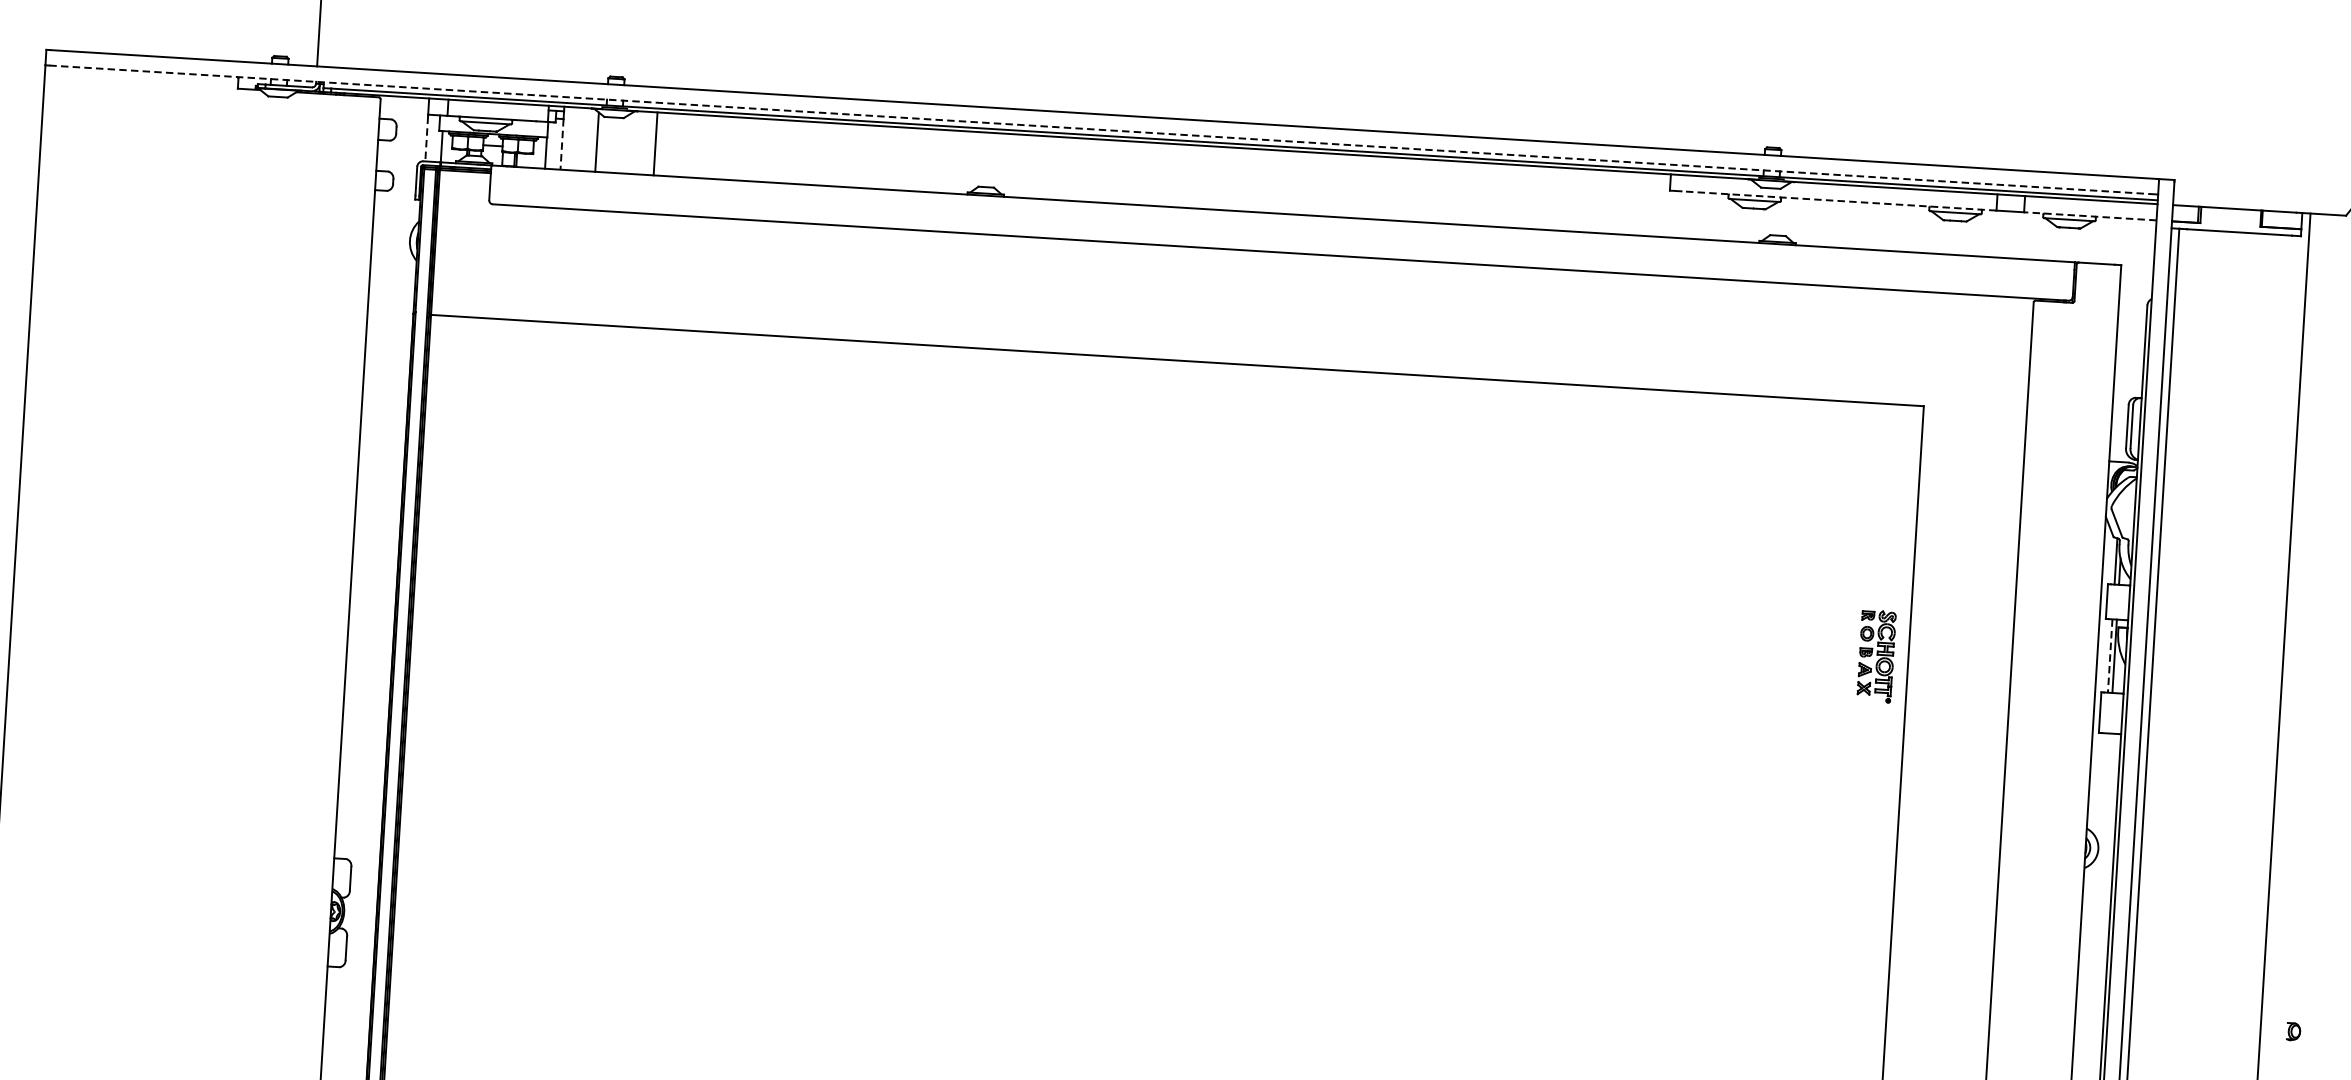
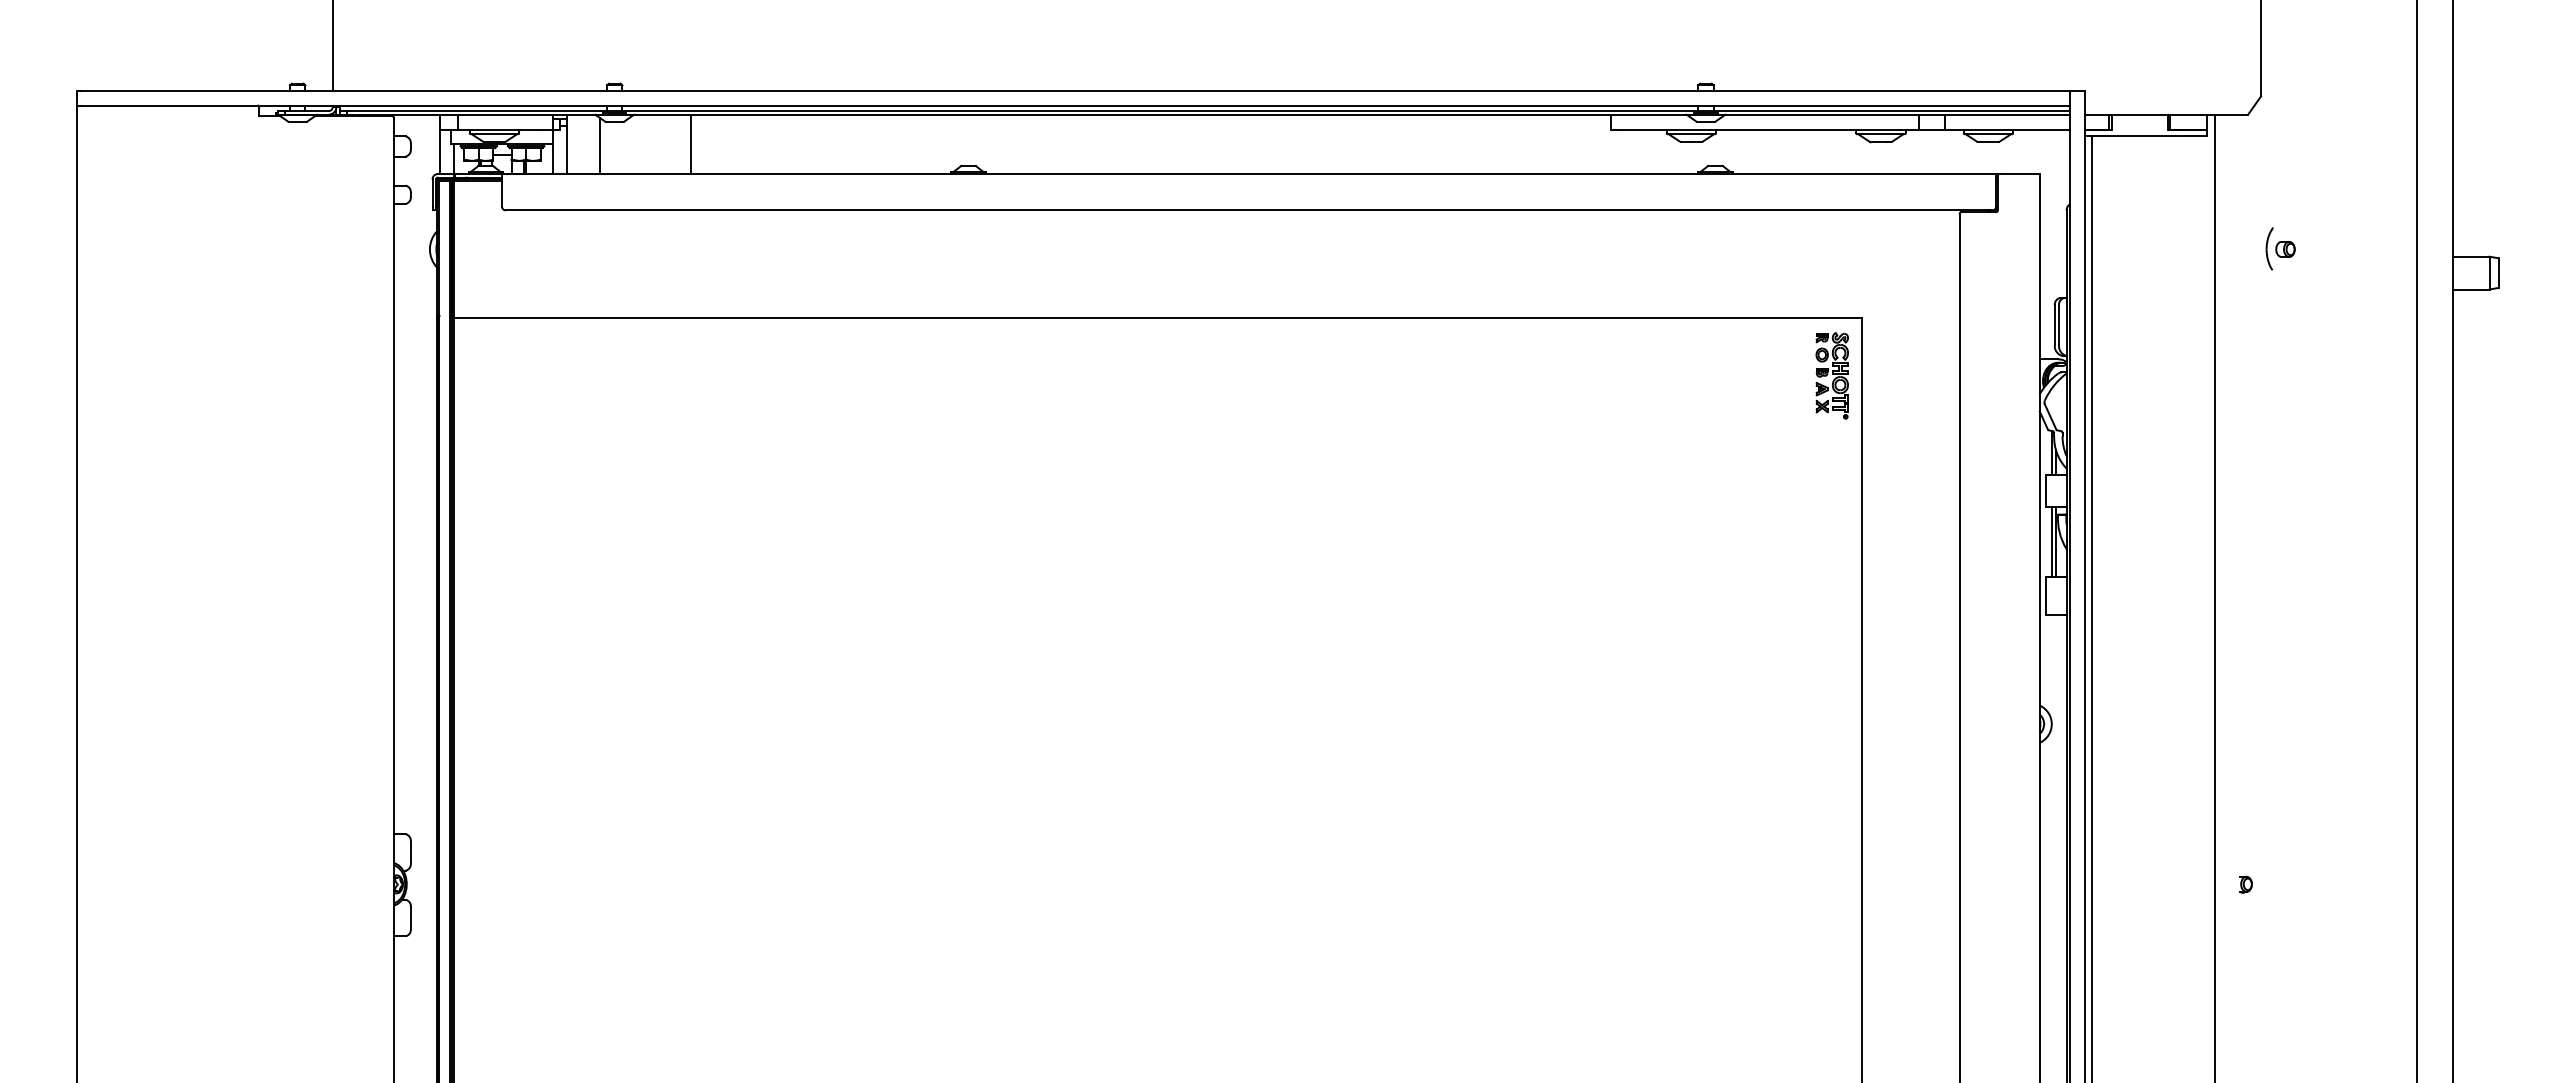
line: (1102, 129) -> (1074, 105), dashed -> solid
line: (426, 139) -> (439, 153), dashed -> solid
line: (562, 144) -> (567, 150), dashed -> solid
line: (655, 144) -> (691, 144), moved
line: (1838, 200) -> (1770, 129), dashed -> solid
line: (2089, 215) -> (2007, 129), dashed -> solid
part: (1875, 656) -> (1831, 375), moved
line: (2109, 656) -> (2051, 542), dashed -> solid

